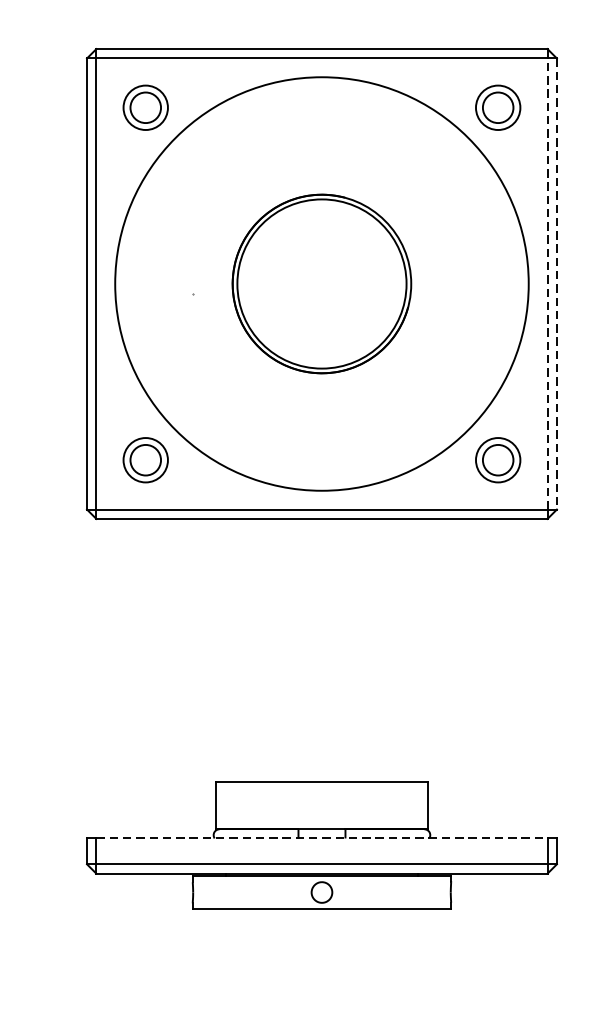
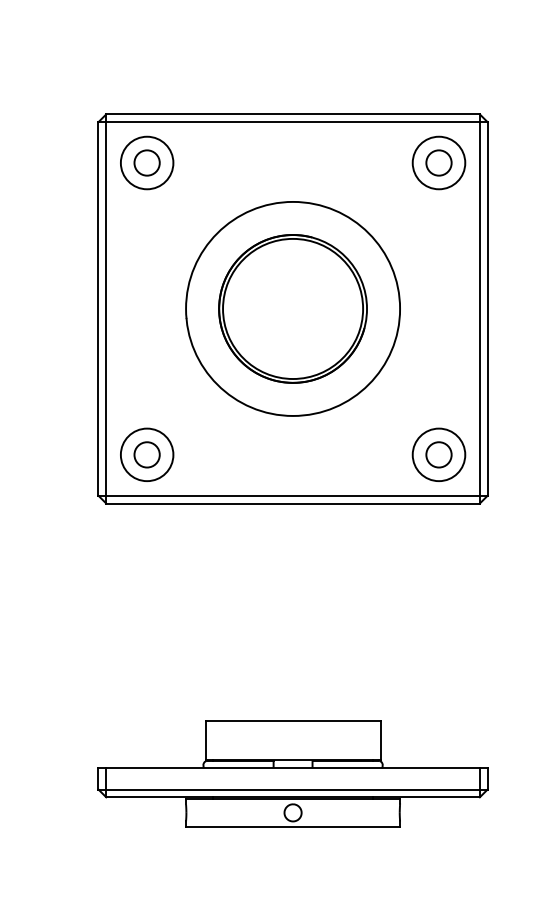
circle: (144, 107) -> (146, 162), size x1.43
circle: (497, 107) -> (438, 162), size x1.43
circle: (322, 283) -> (293, 308), size x0.62
line: (547, 283) -> (479, 308), dashed -> solid
line: (556, 283) -> (487, 308), dashed -> solid
circle: (144, 459) -> (146, 454), size x1.43
circle: (497, 459) -> (438, 454), size x1.43
line: (322, 838) -> (293, 768), dashed -> solid

